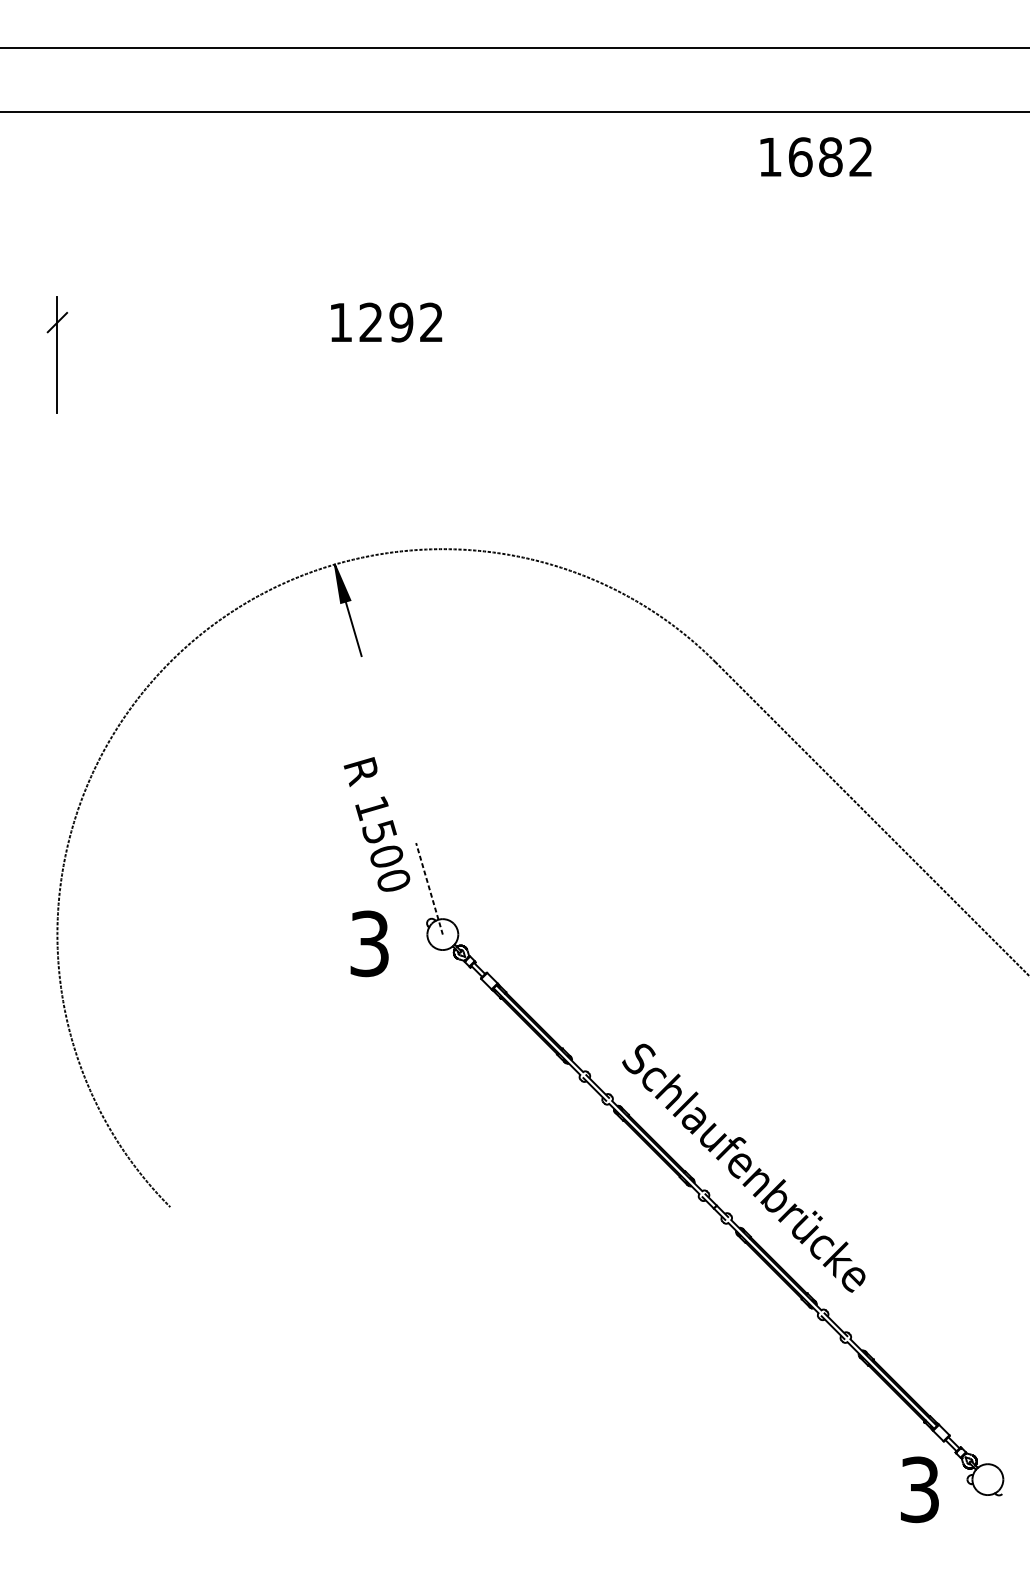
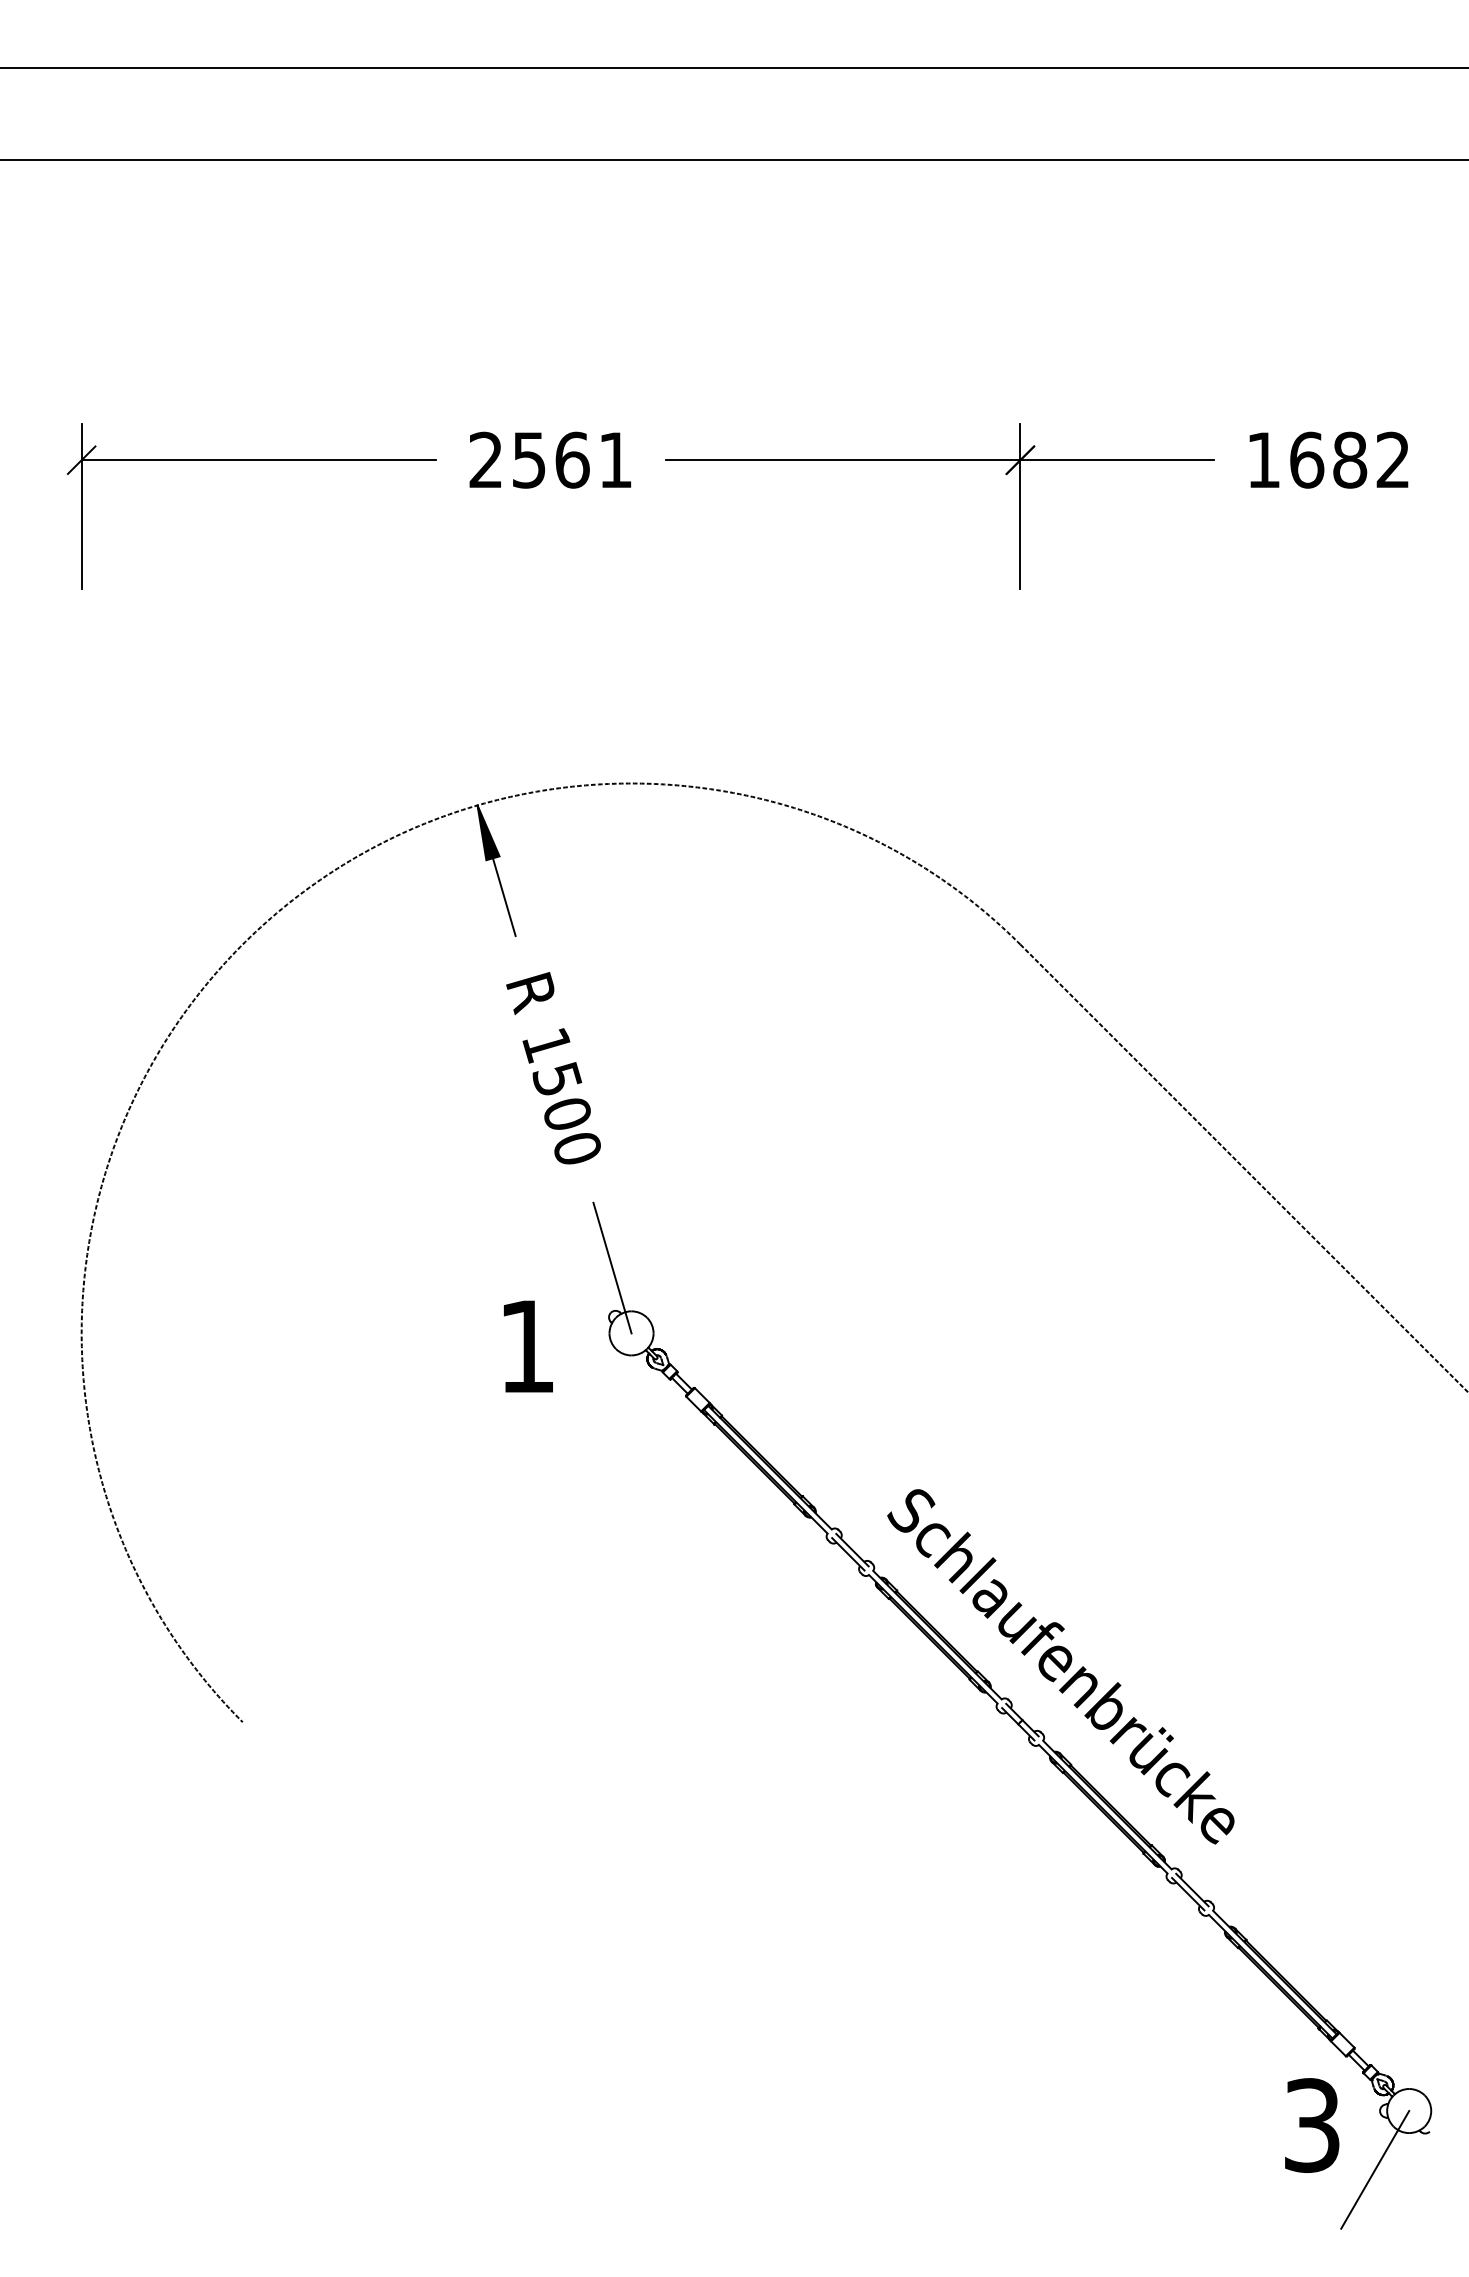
text: (815, 156) -> (1328, 459), moved
line: (181, 322) -> (258, 460), added
text: (386, 322) -> (550, 459), 1292 -> 2561
part: (658, 322) -> (939, 460), added
text: (376, 824) -> (553, 1068), moved
line: (429, 889) -> (612, 1268), dashed -> solid
text: (369, 943) -> (527, 1346), 3 -> 1
line: (964, 1520) -> (1375, 2169), added

